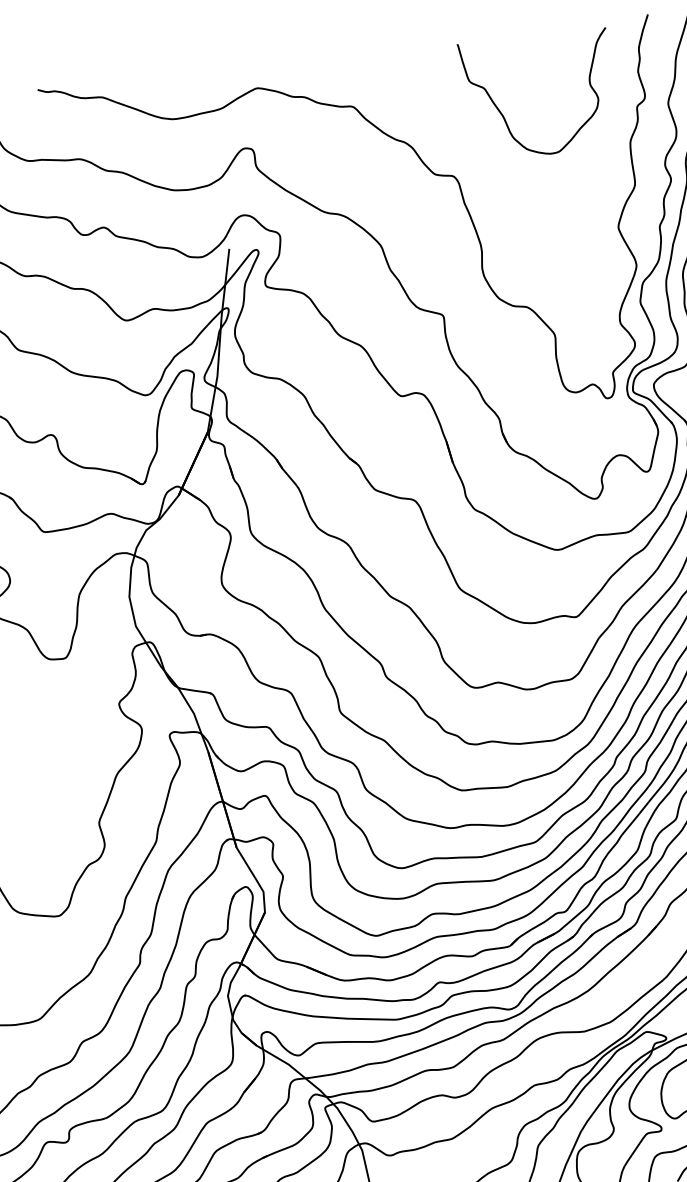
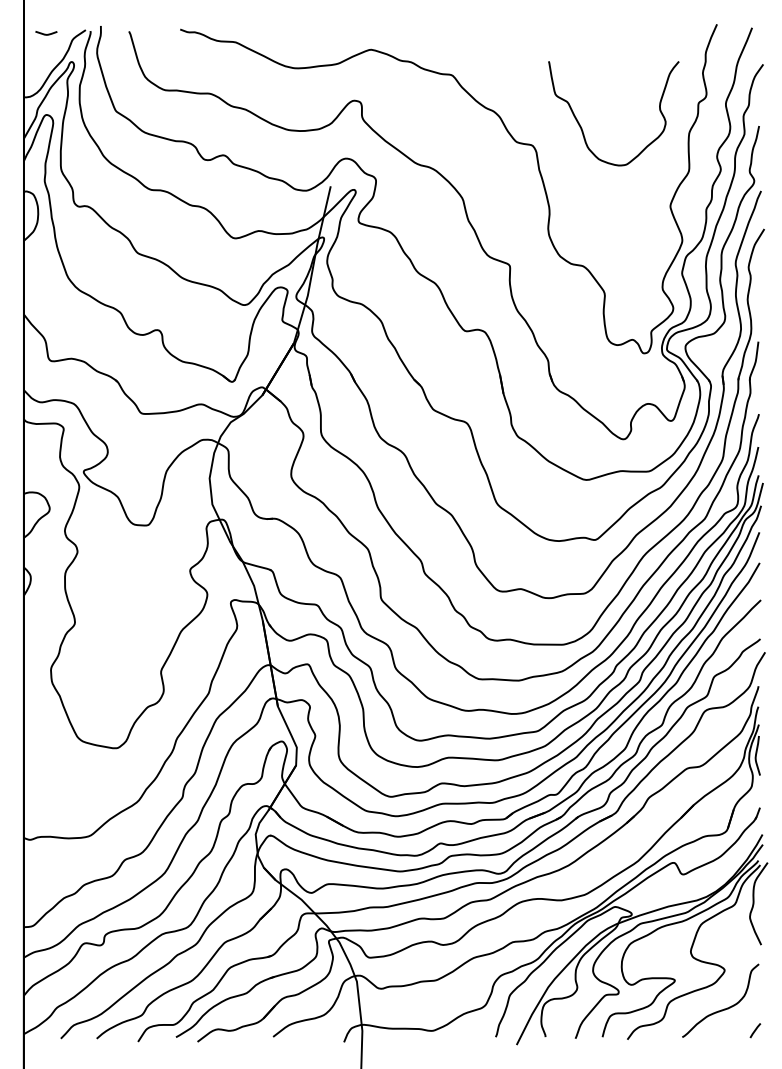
curve: (504, 116) -> (582, 128), moved

